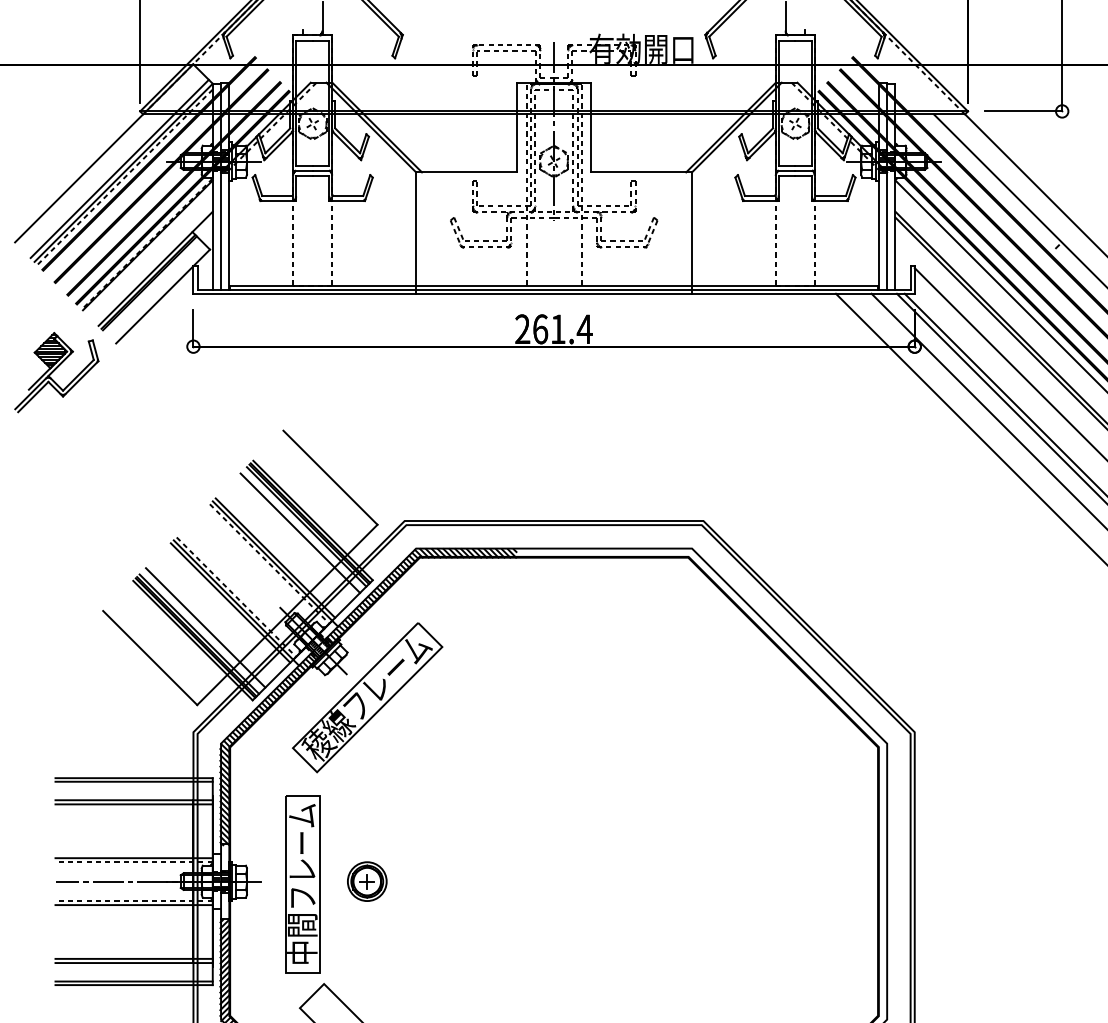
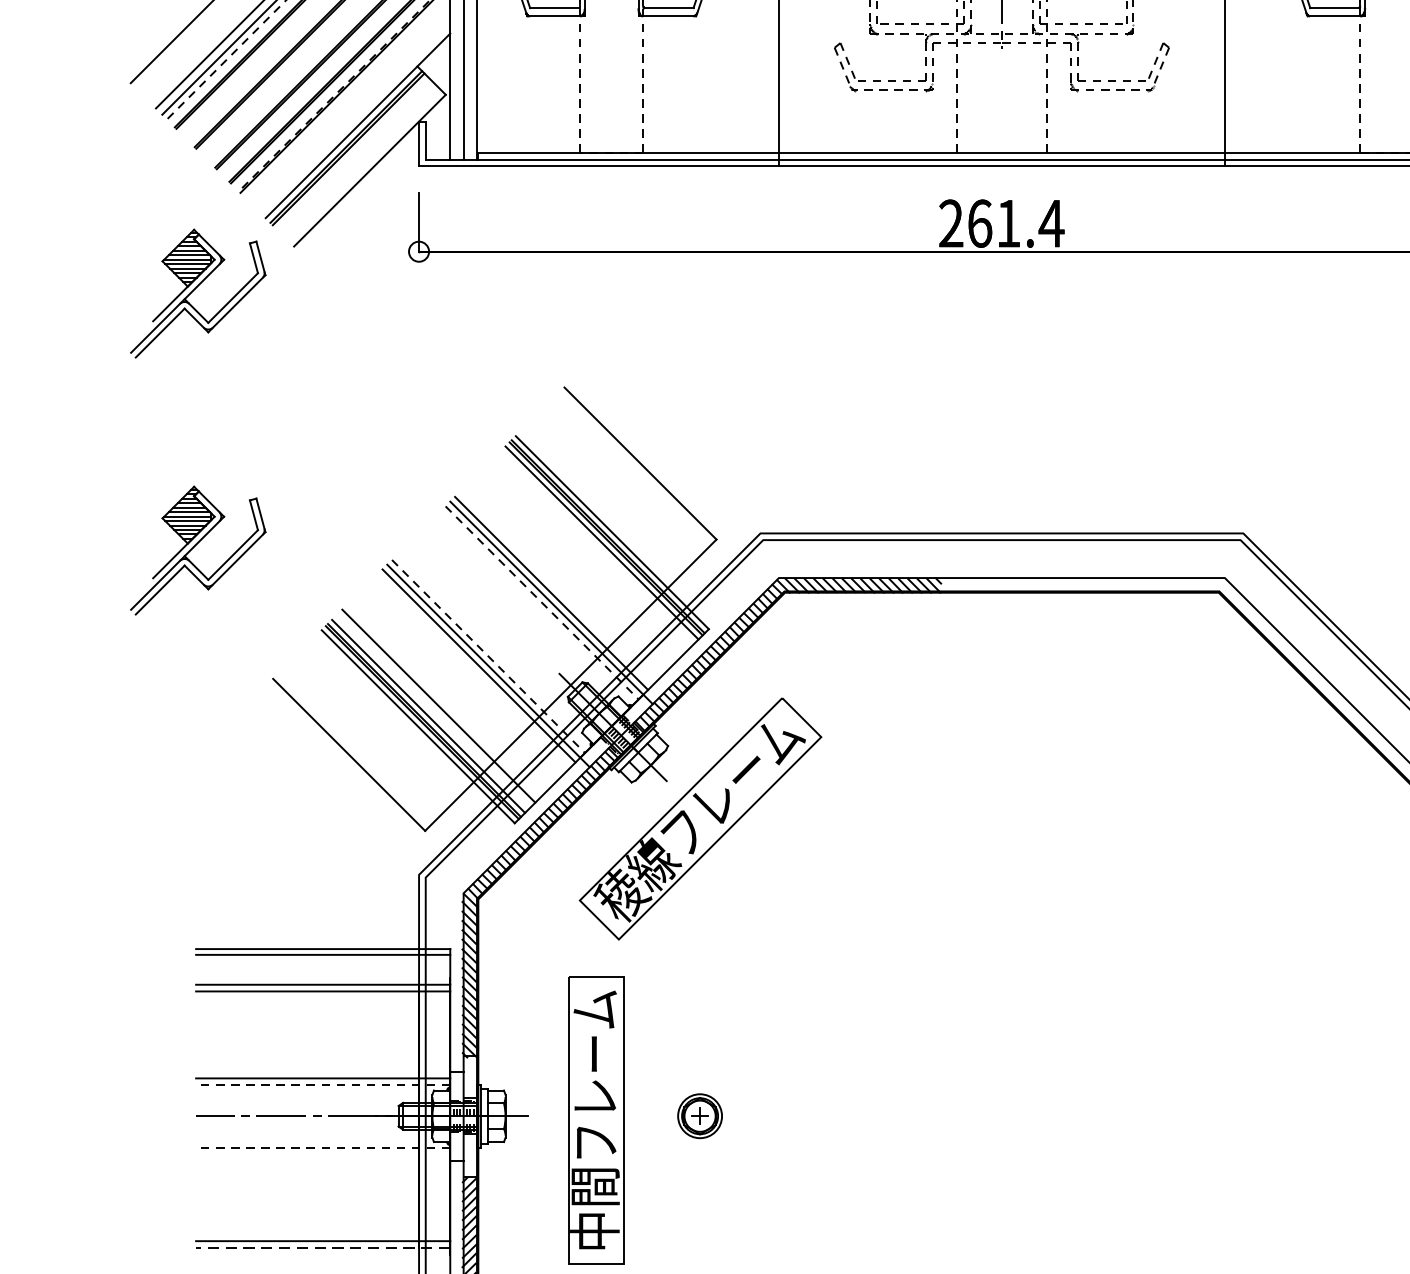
part: (56, 531) -> (197, 550), added
line: (300, 532) -> (592, 552), removed
part: (367, 881) -> (700, 1116), size x0.7
line: (133, 905) -> (322, 1154), removed
line: (134, 963) -> (323, 1248), solid -> dashed

